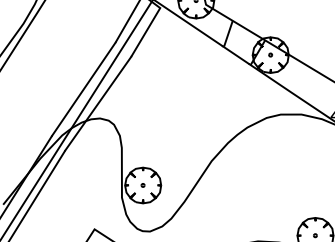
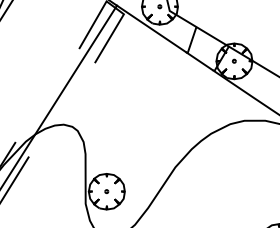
line: (83, 88) -> (47, 94), removed
line: (98, 103) -> (62, 109), removed

